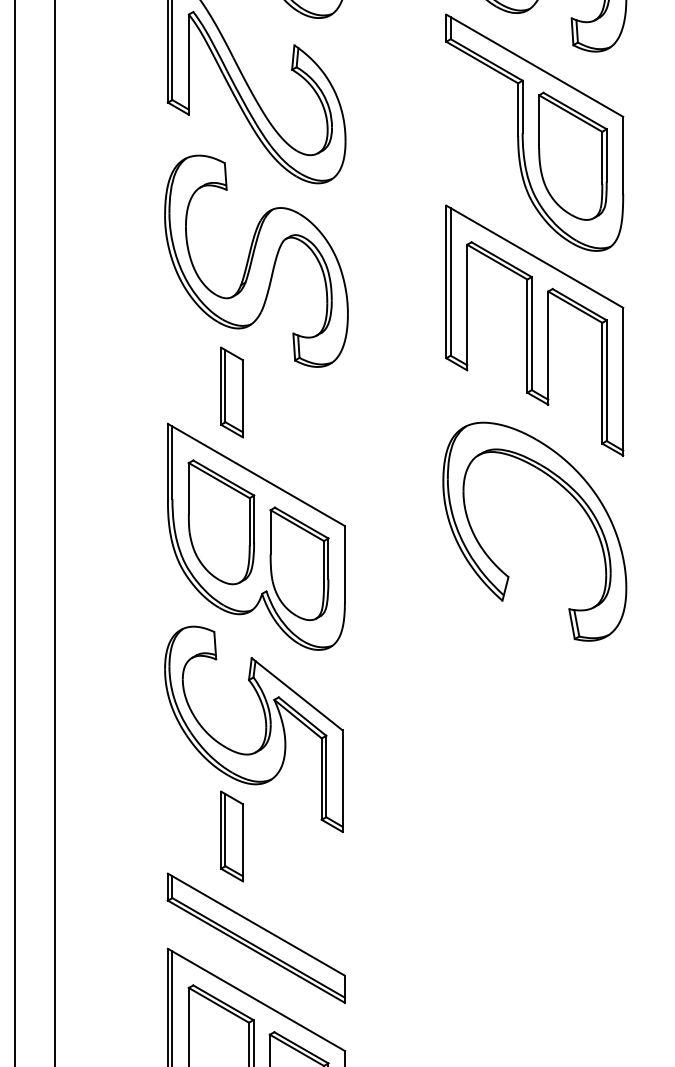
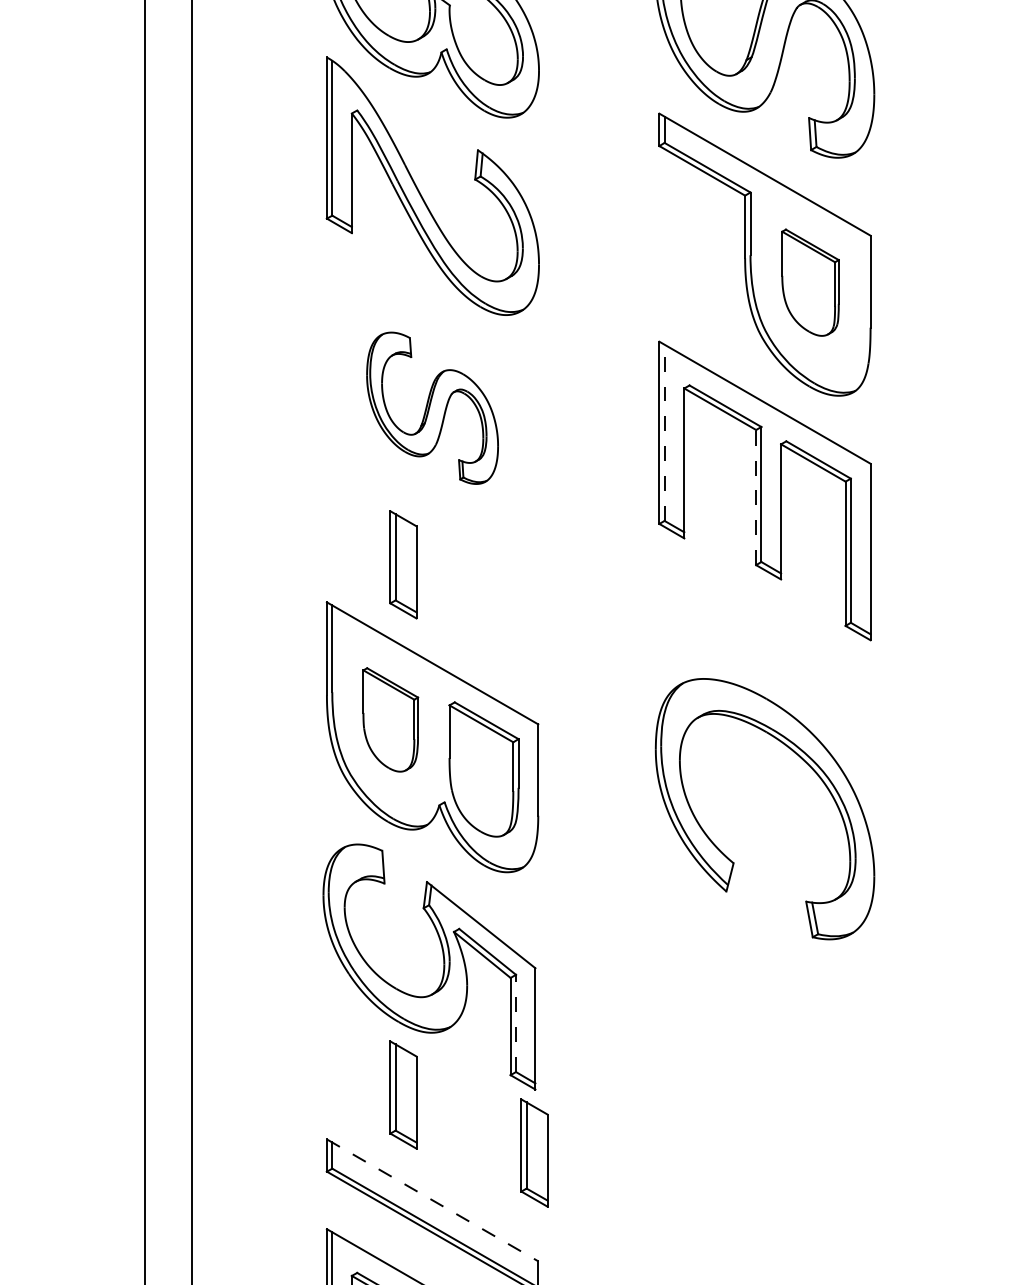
part: (572, 156) -> (810, 282), size x0.7
part: (256, 261) -> (432, 408), size x0.6
line: (450, 281) -> (664, 432), solid -> dashed
line: (527, 336) -> (756, 497), solid -> dashed
part: (221, 522) -> (390, 719), size x0.7
part: (499, 567) -> (722, 851), moved
line: (326, 776) -> (516, 1023), solid -> dashed
part: (341, 884) -> (534, 1152), added
line: (256, 924) -> (432, 1200), solid -> dashed

